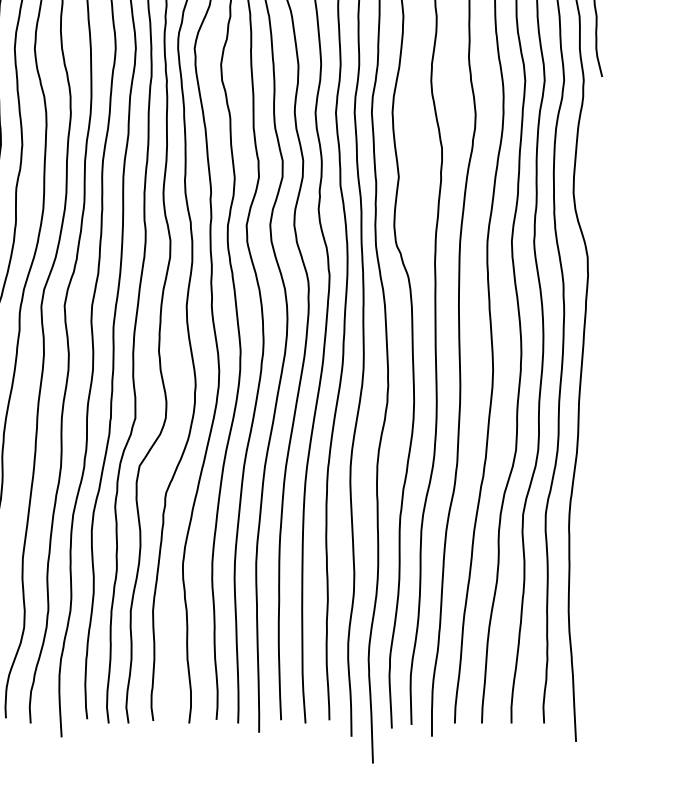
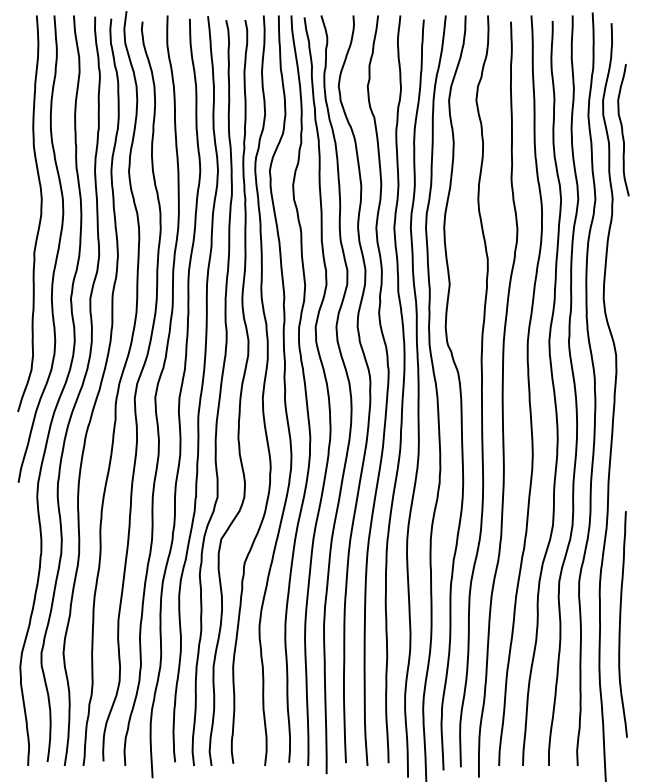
curve: (592, 562) -> (620, 624), added

